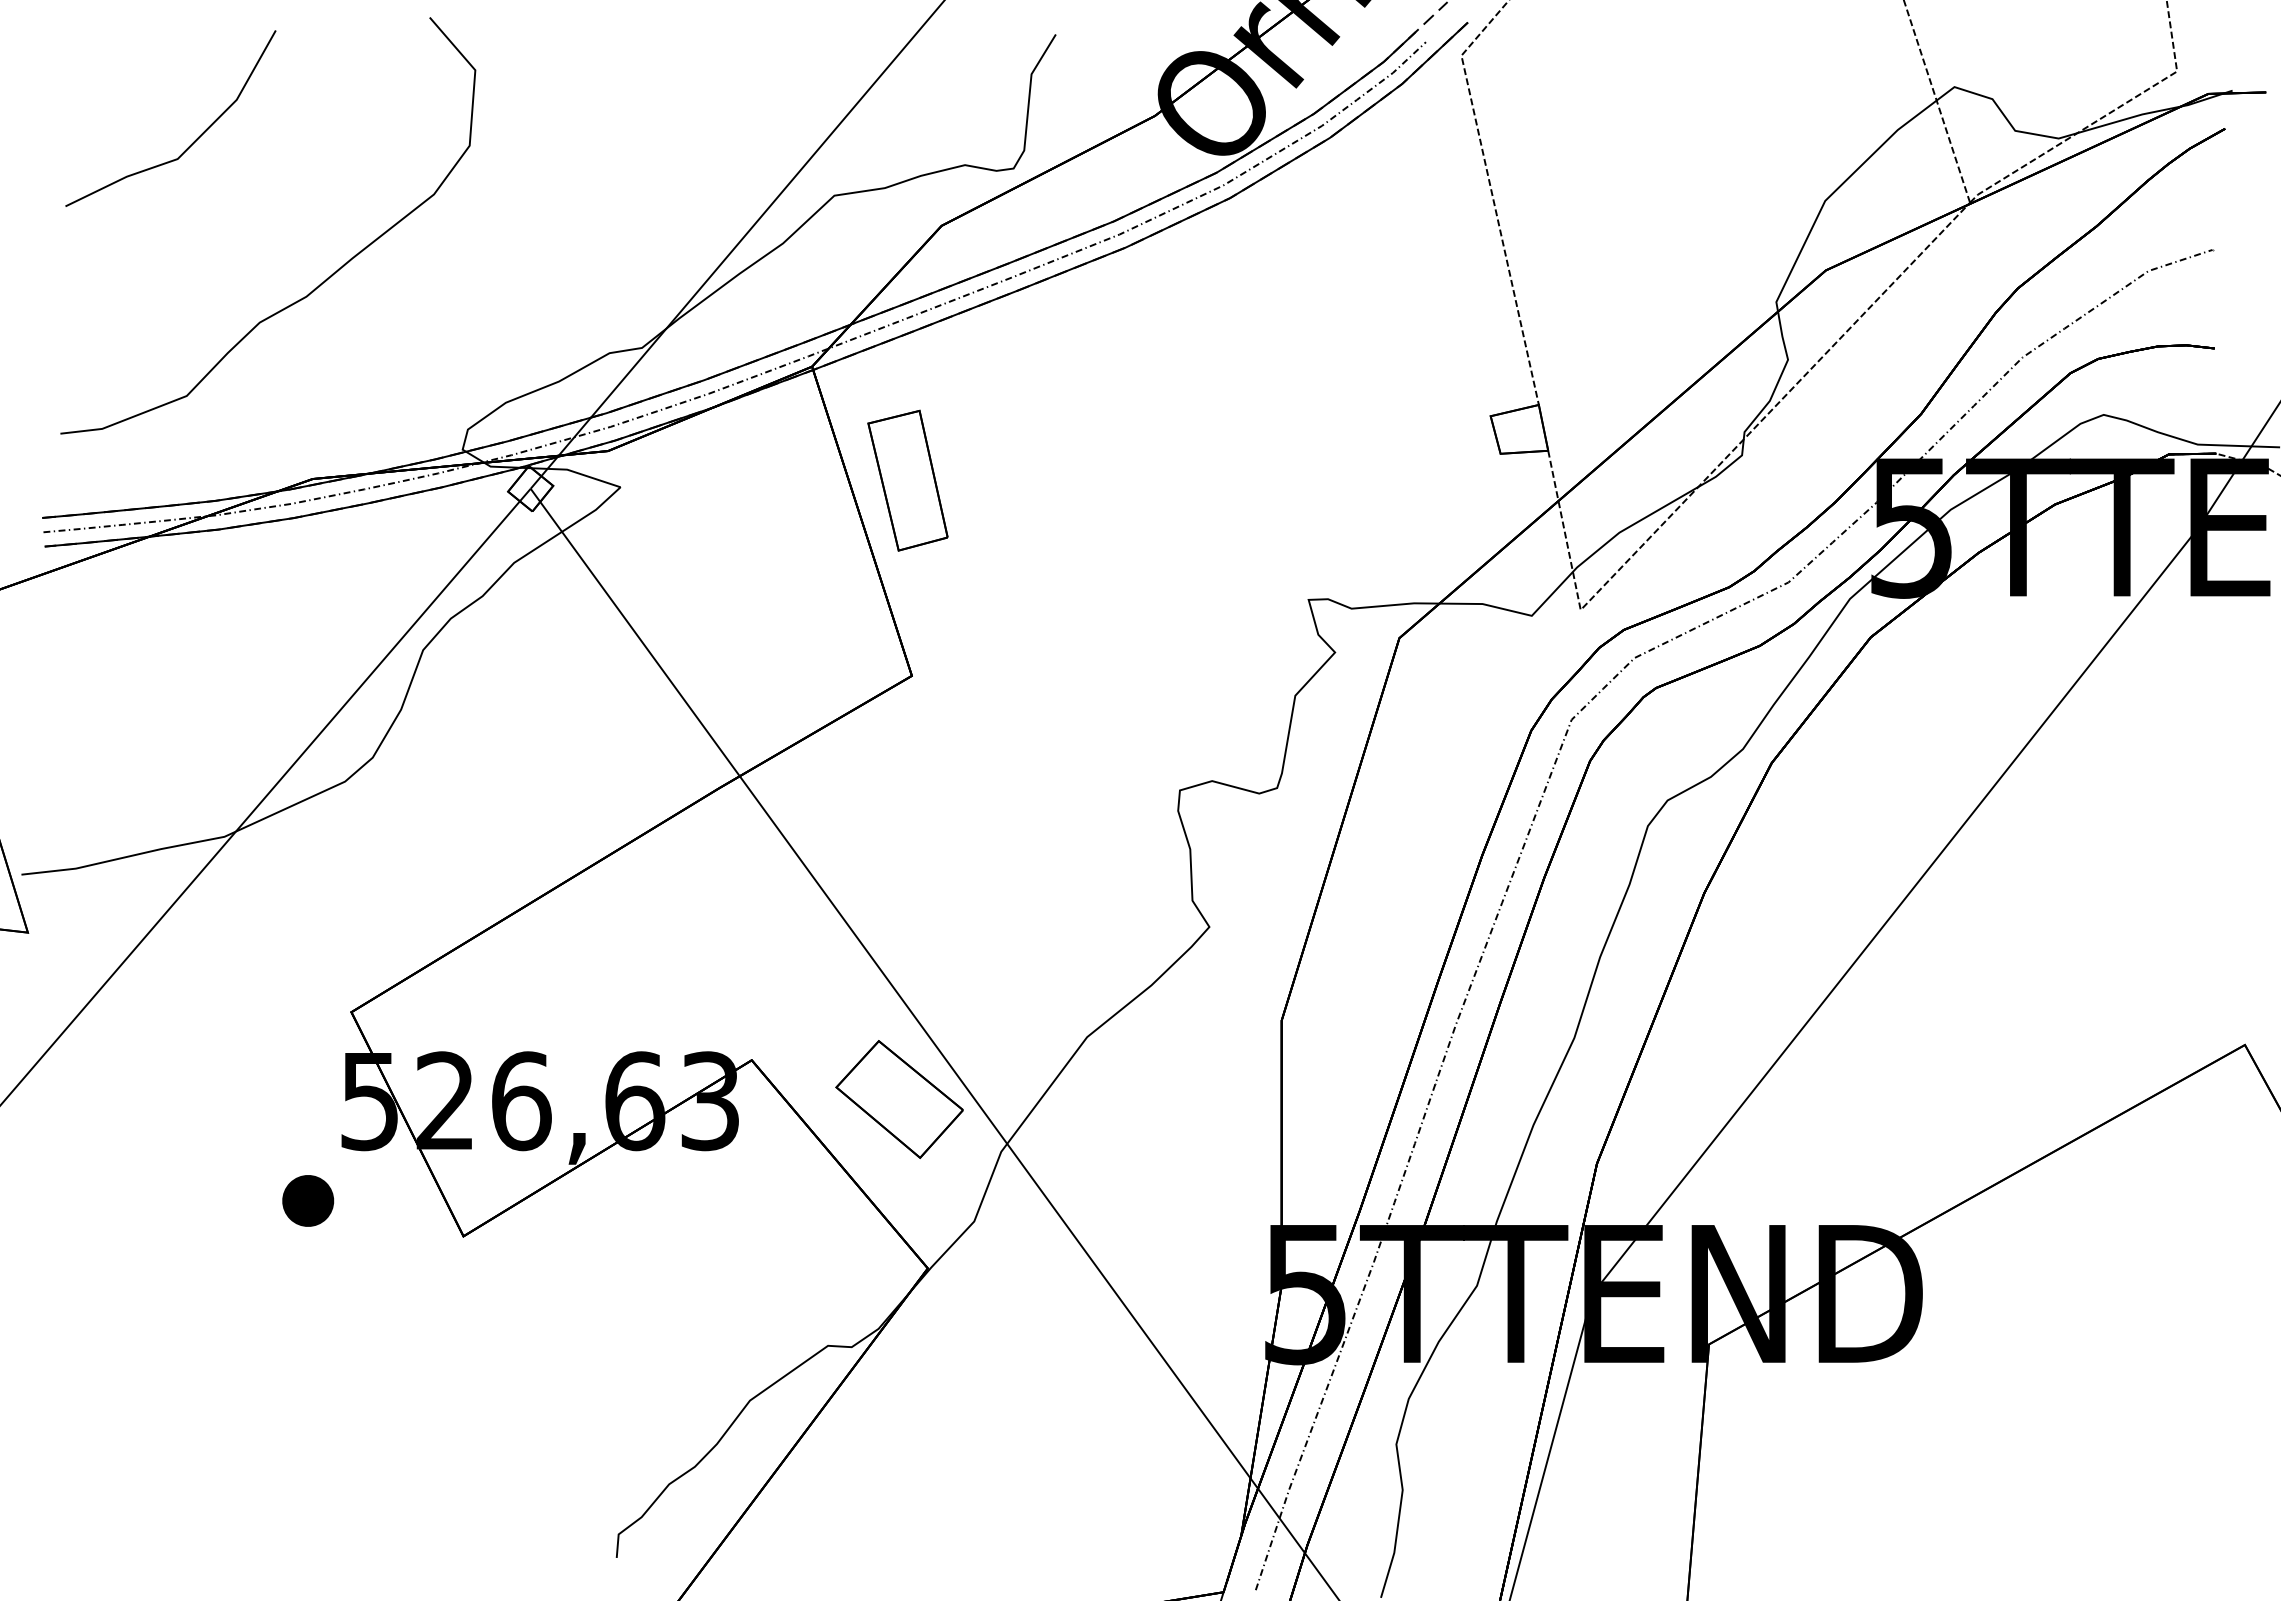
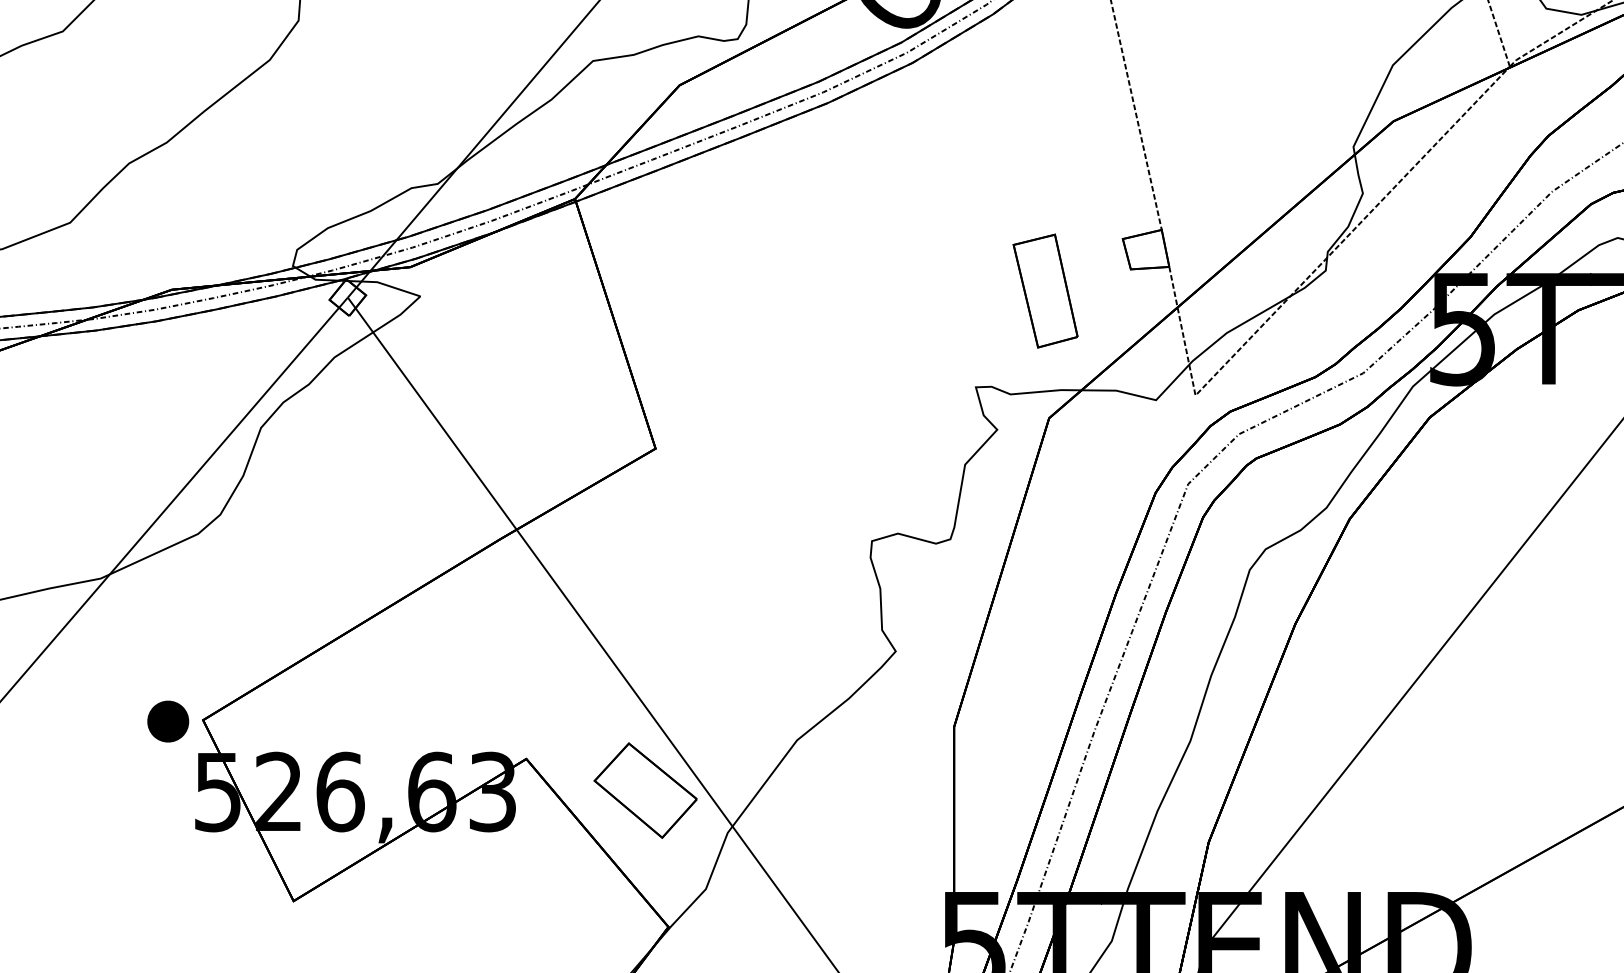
part: (907, 480) -> (1045, 290), moved
part: (308, 1200) -> (168, 721), moved

